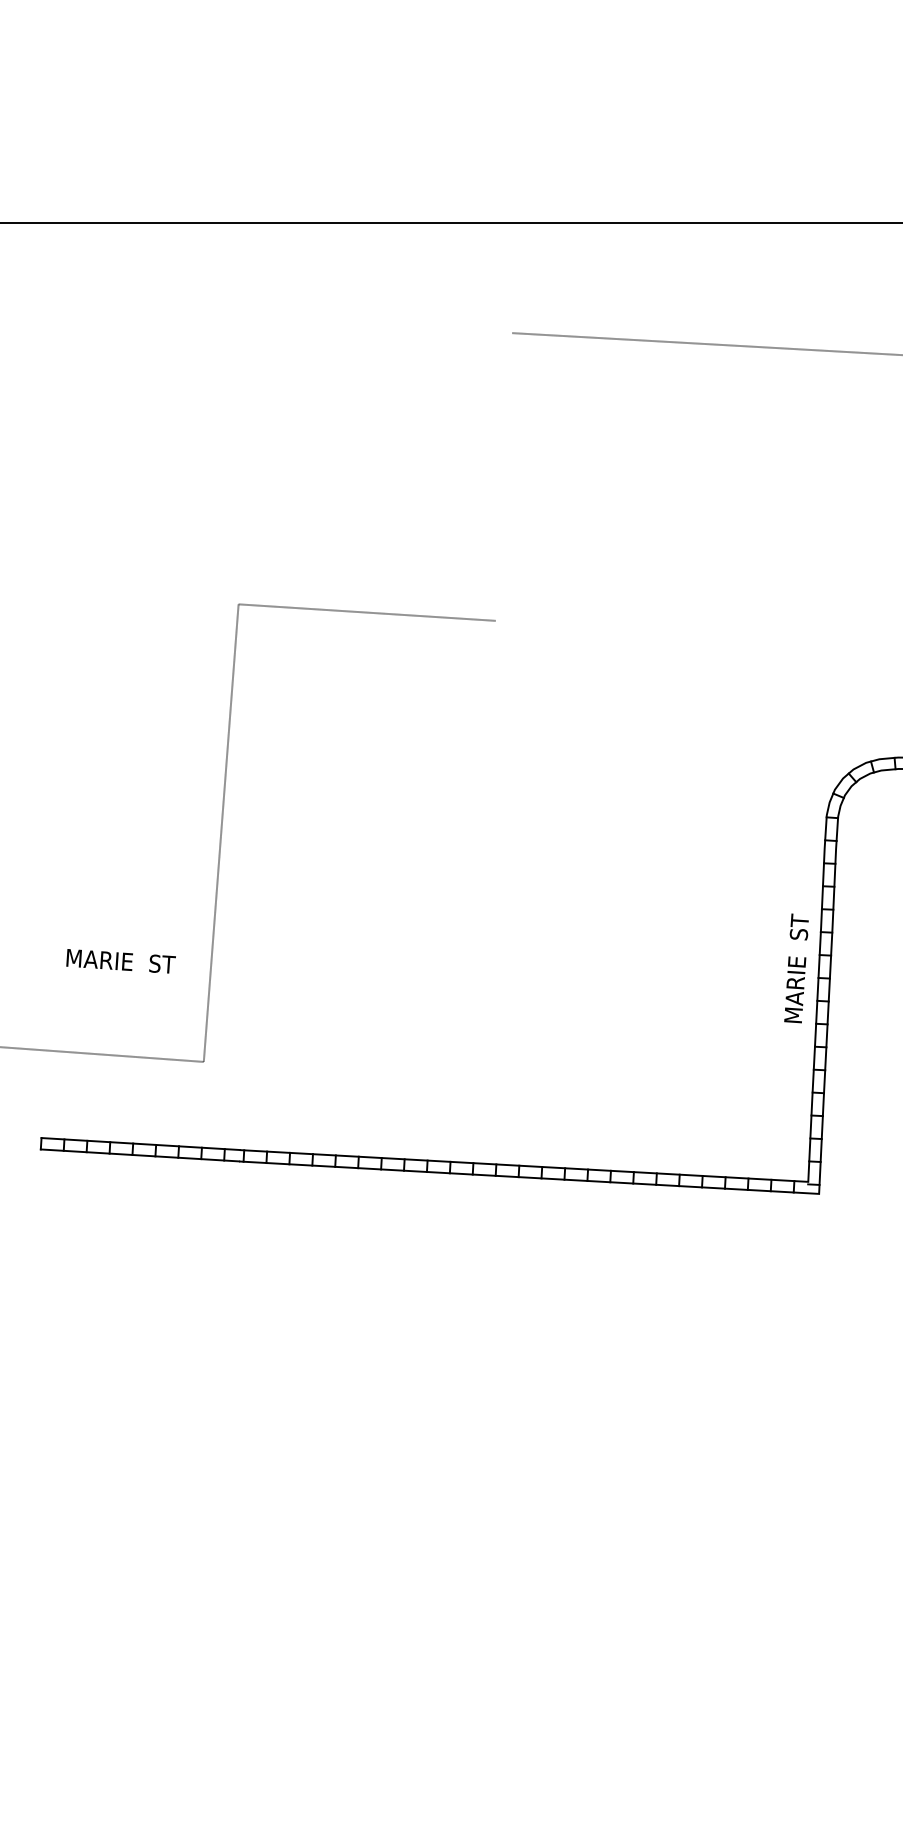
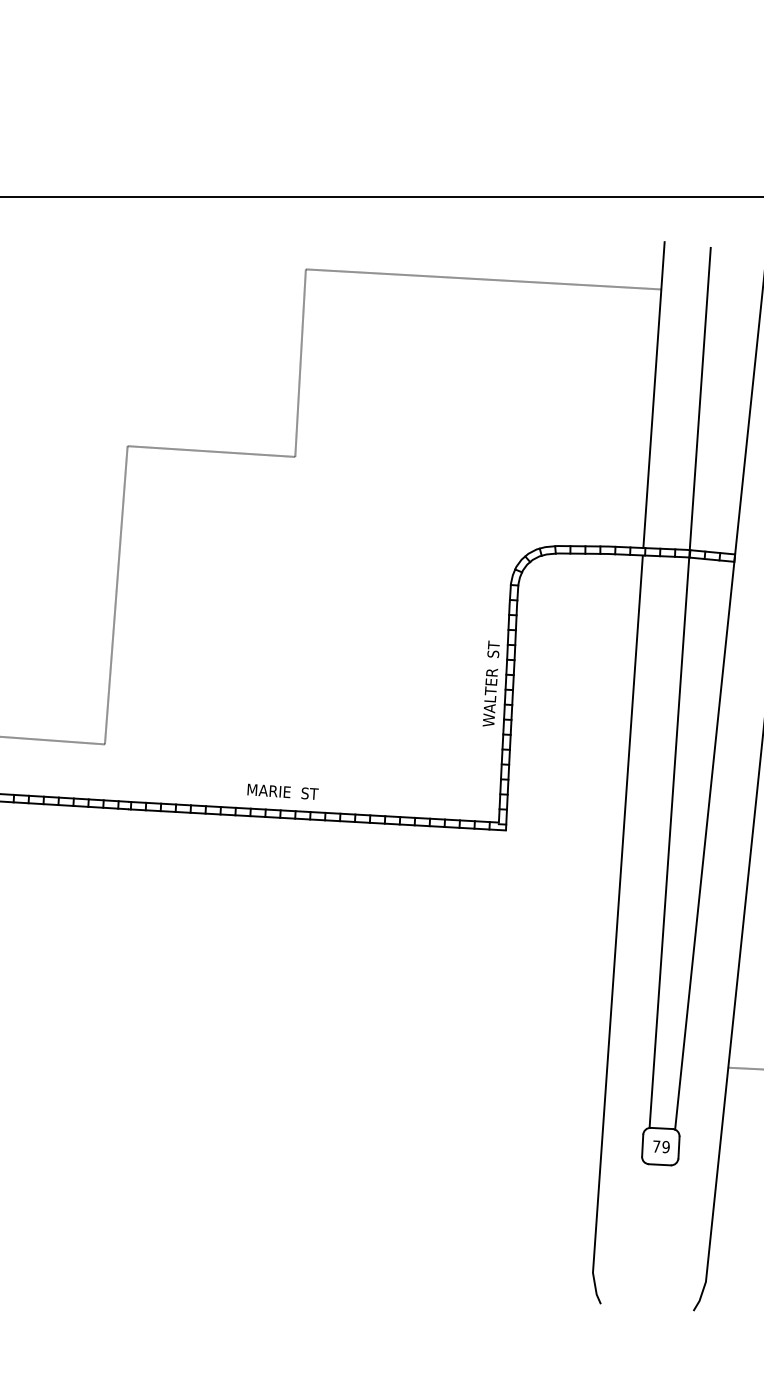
line: (503, 475) -> (300, 362), added
text: (120, 960) -> (282, 791), moved
text: (795, 968) -> (490, 683), MARIE  ST -> WALTER  ST

